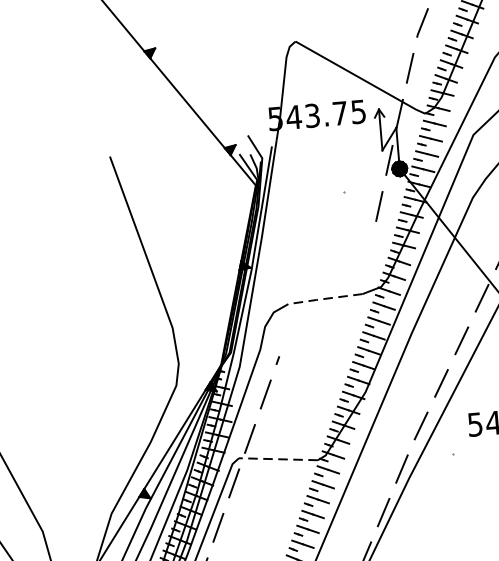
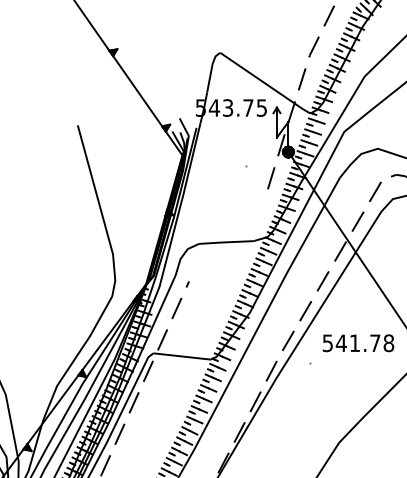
line: (324, 299) -> (225, 242), dashed -> solid
line: (278, 459) -> (182, 356), dashed -> solid

